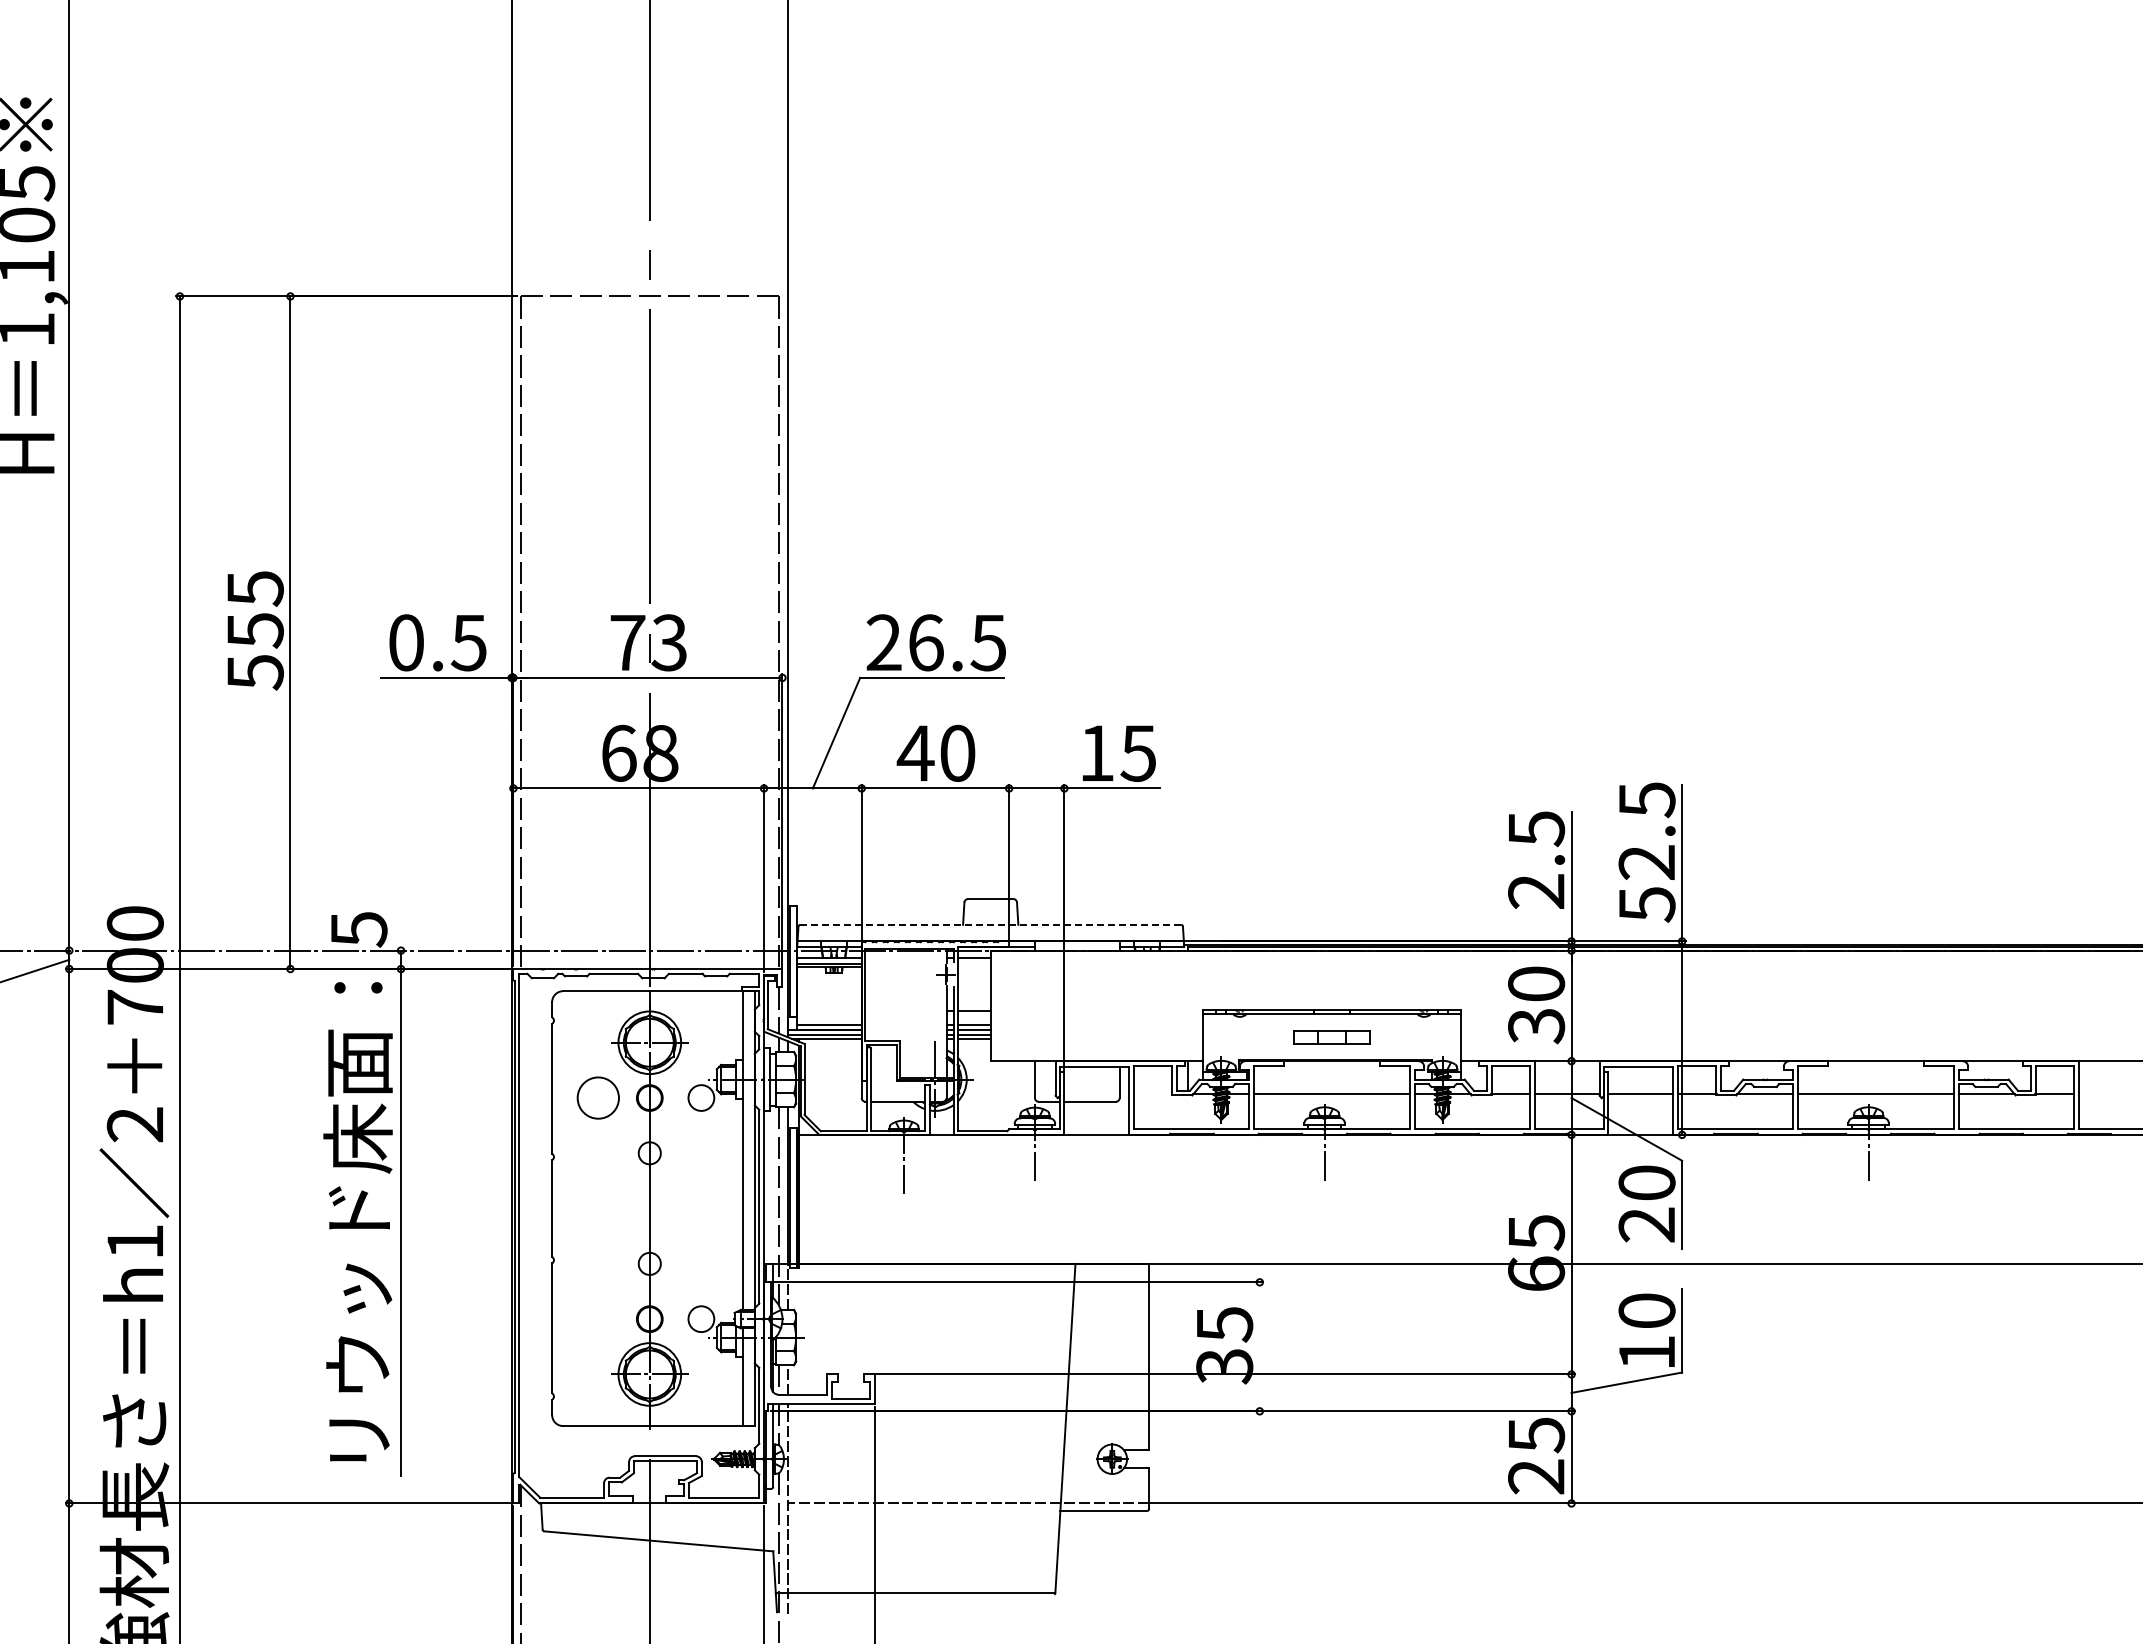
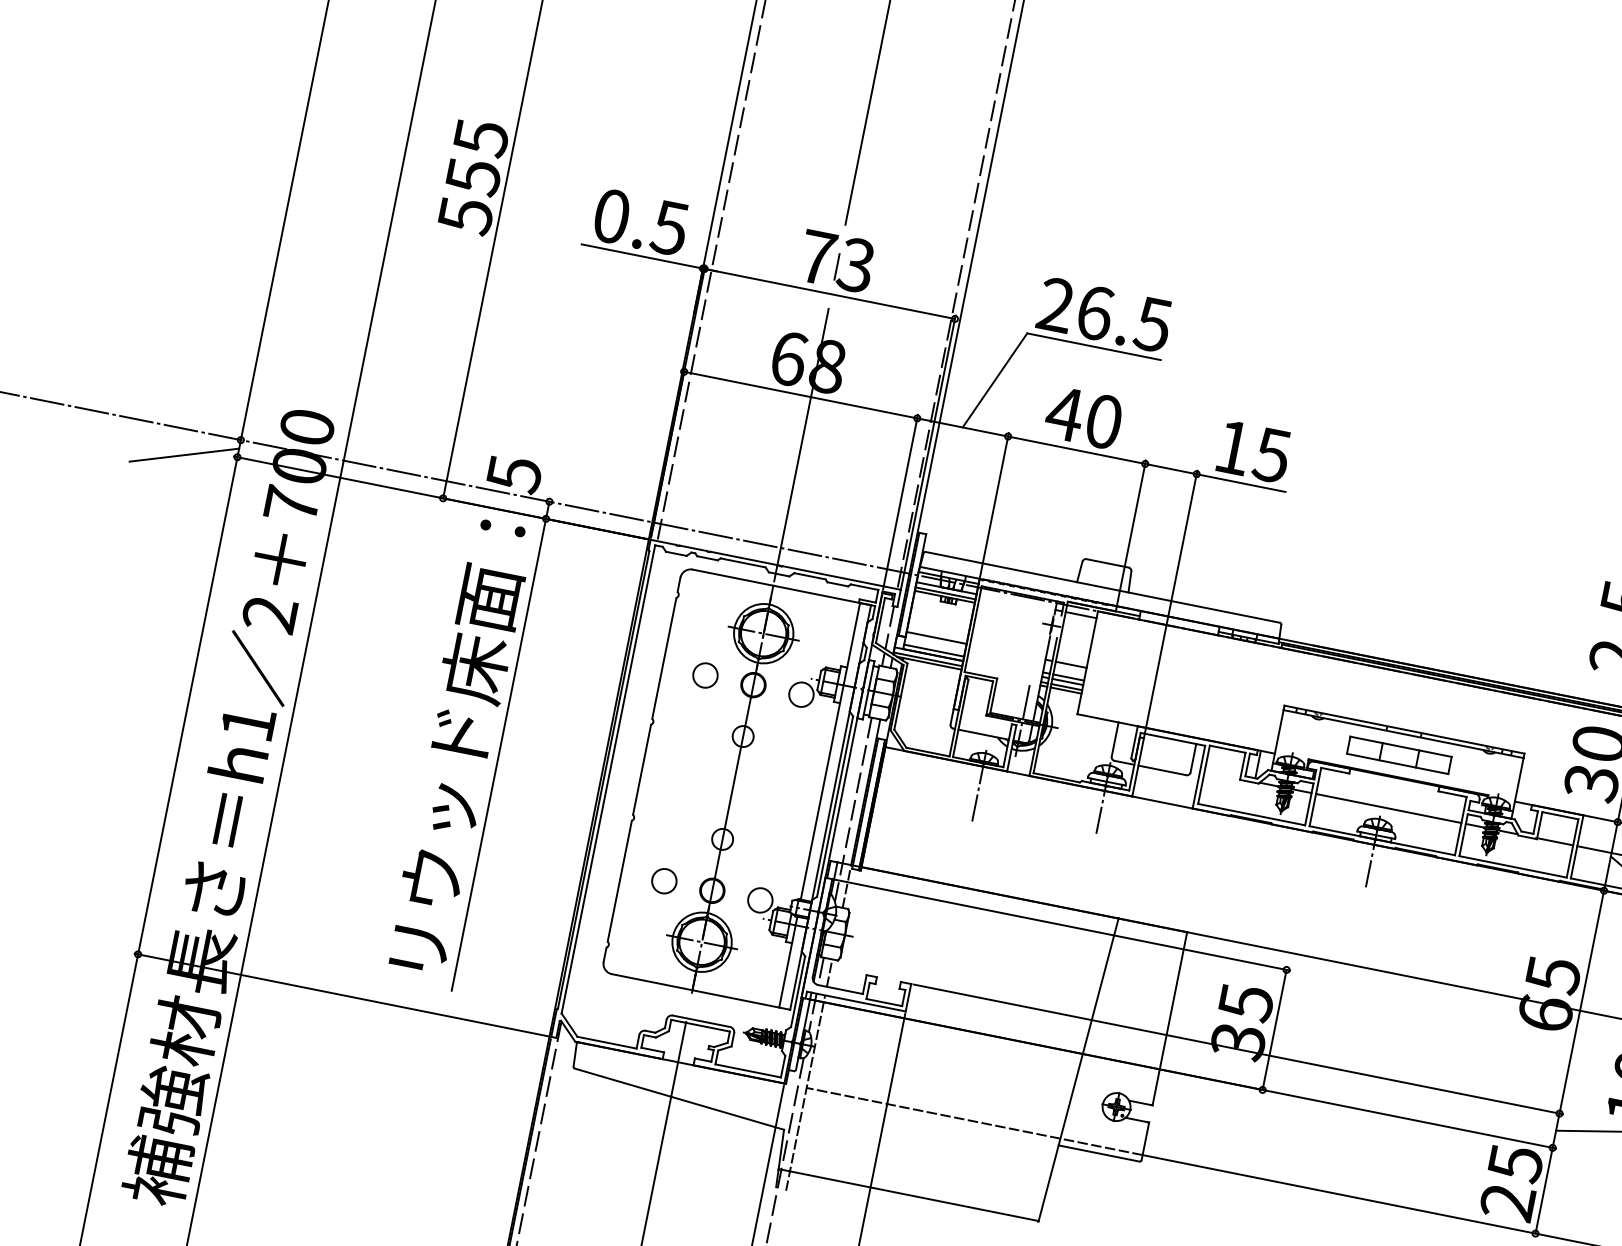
line: (991, 924) -> (1103, 587), dashed -> solid
line: (829, 1011) -> (936, 638), added
part: (1331, 1036) -> (1399, 754), size x1.43
circle: (597, 1097) -> (704, 674), size x0.62
circle: (597, 1318) -> (663, 880), added
line: (1259, 1346) -> (1274, 1029), added

